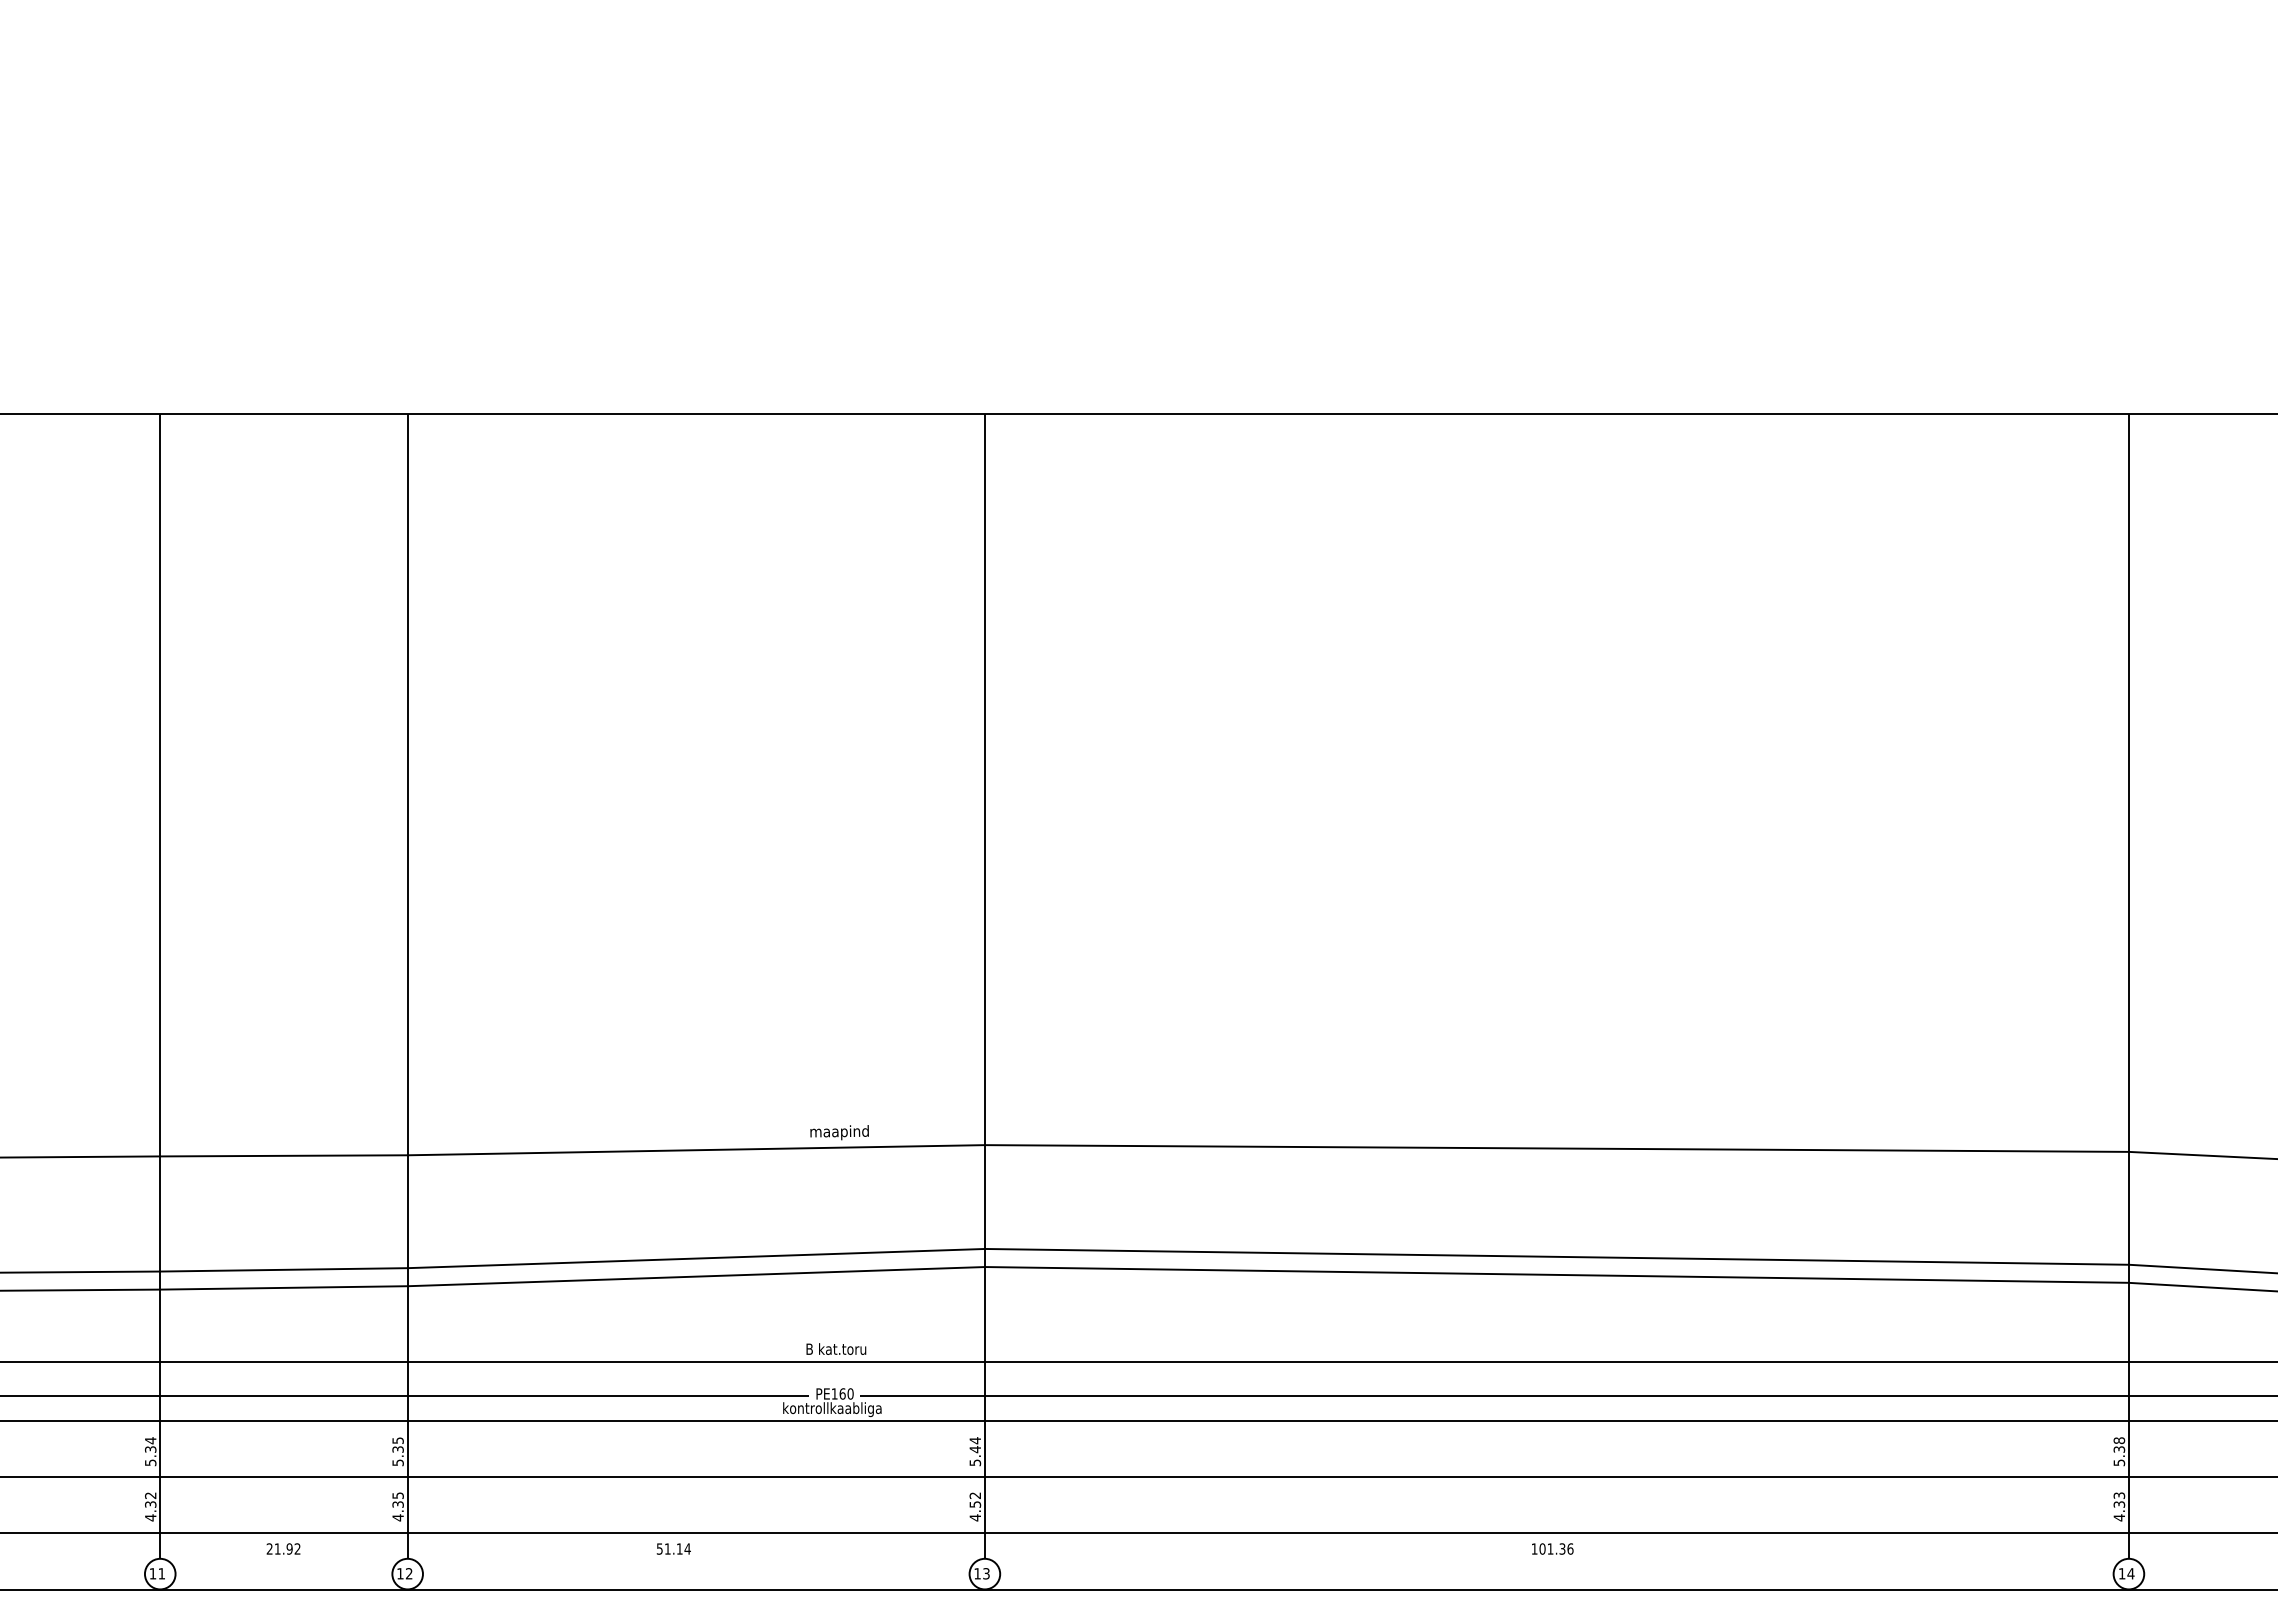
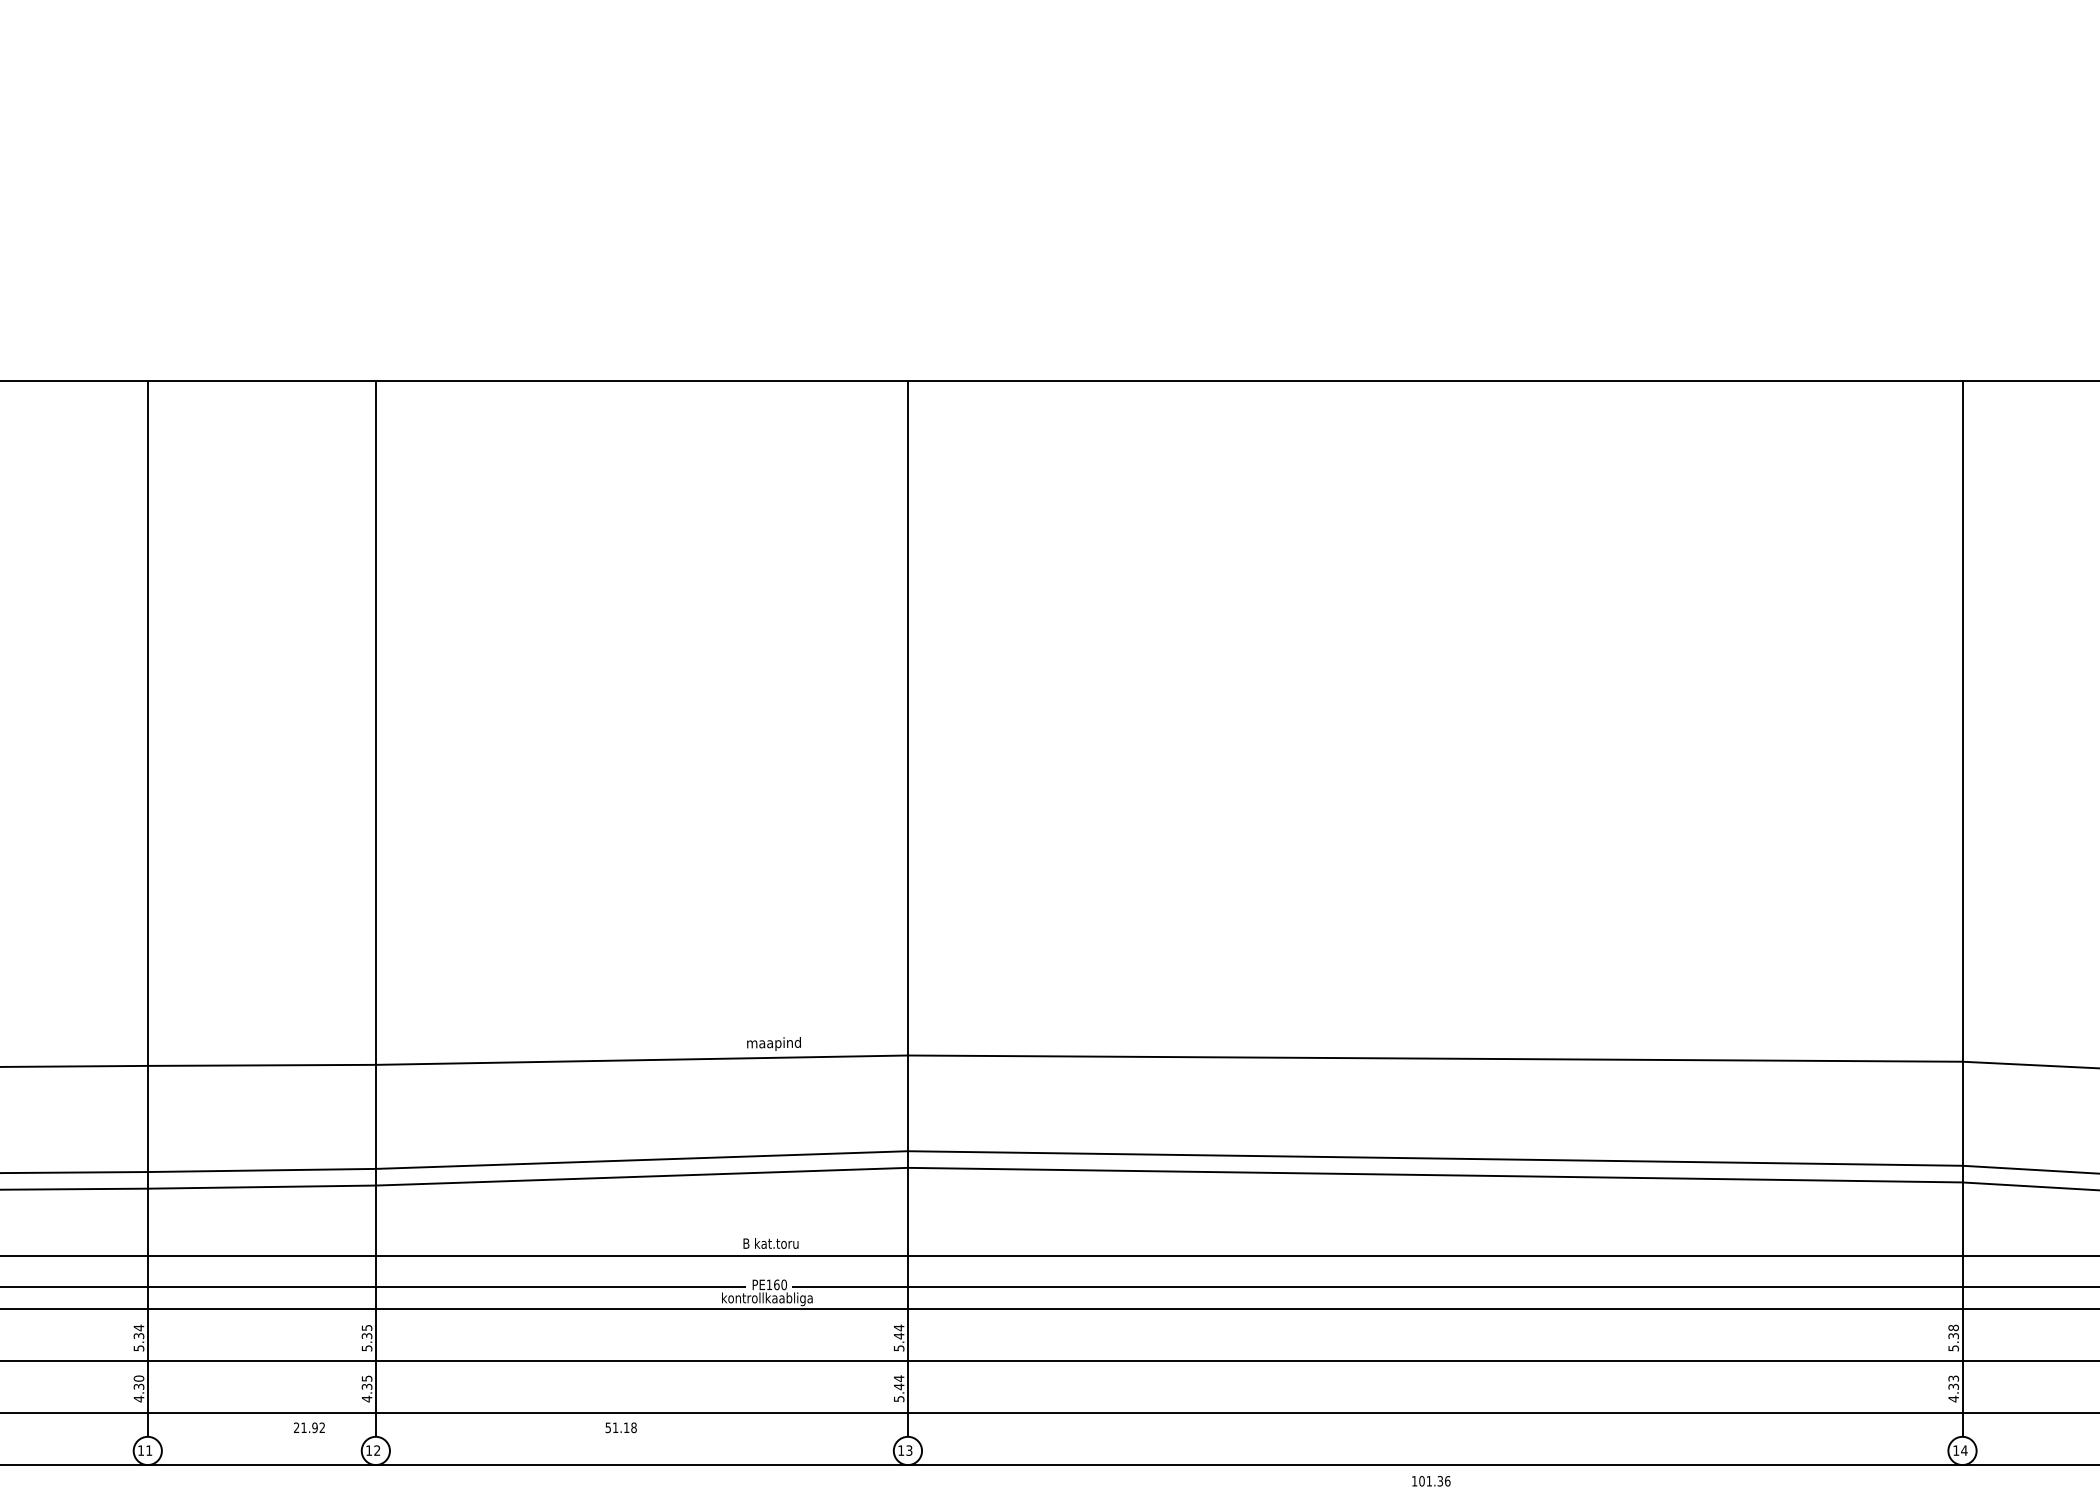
text: (150, 1495) -> (138, 1378), 4.32 -> 4.30
text: (975, 1506) -> (899, 1388), 4.52 -> 5.44
text: (283, 1548) -> (309, 1427), moved
text: (687, 1548) -> (633, 1427), 51.14 -> 51.18
text: (1552, 1548) -> (1431, 1480), moved

